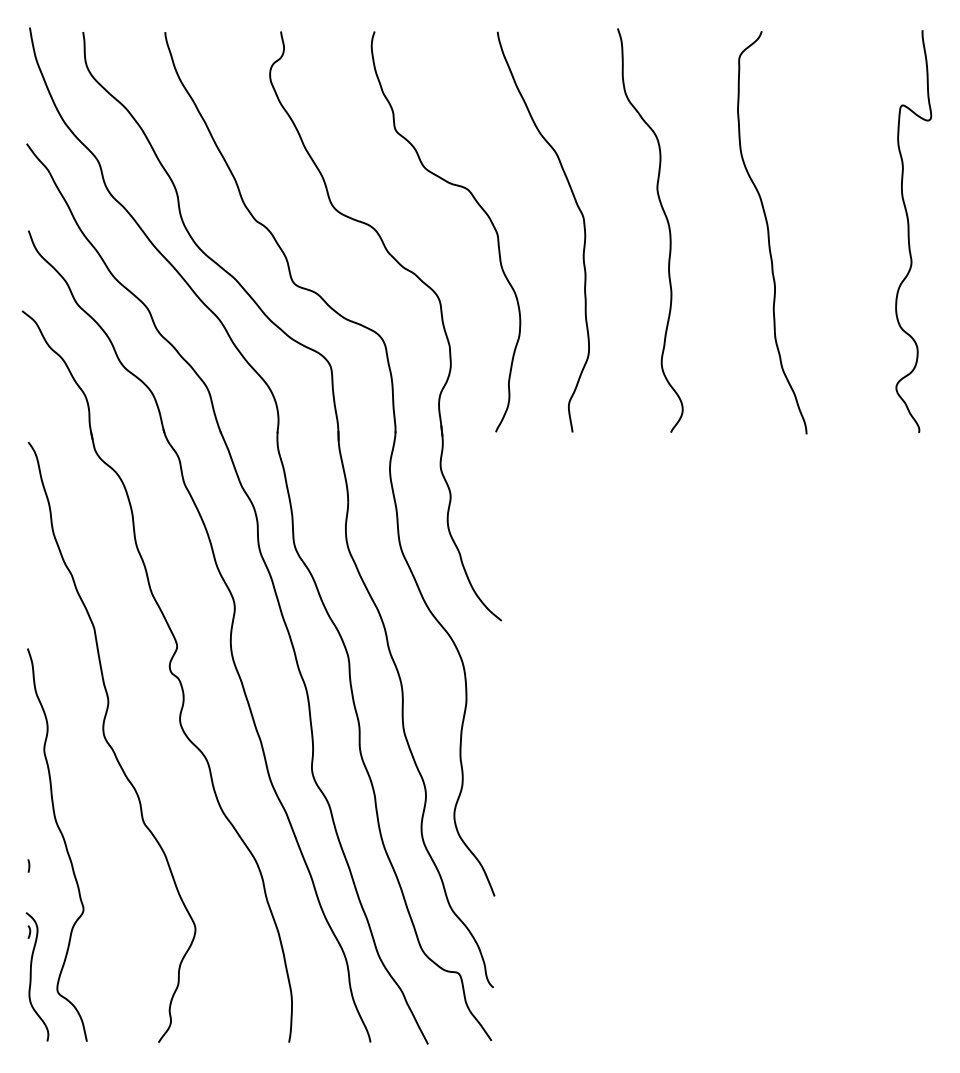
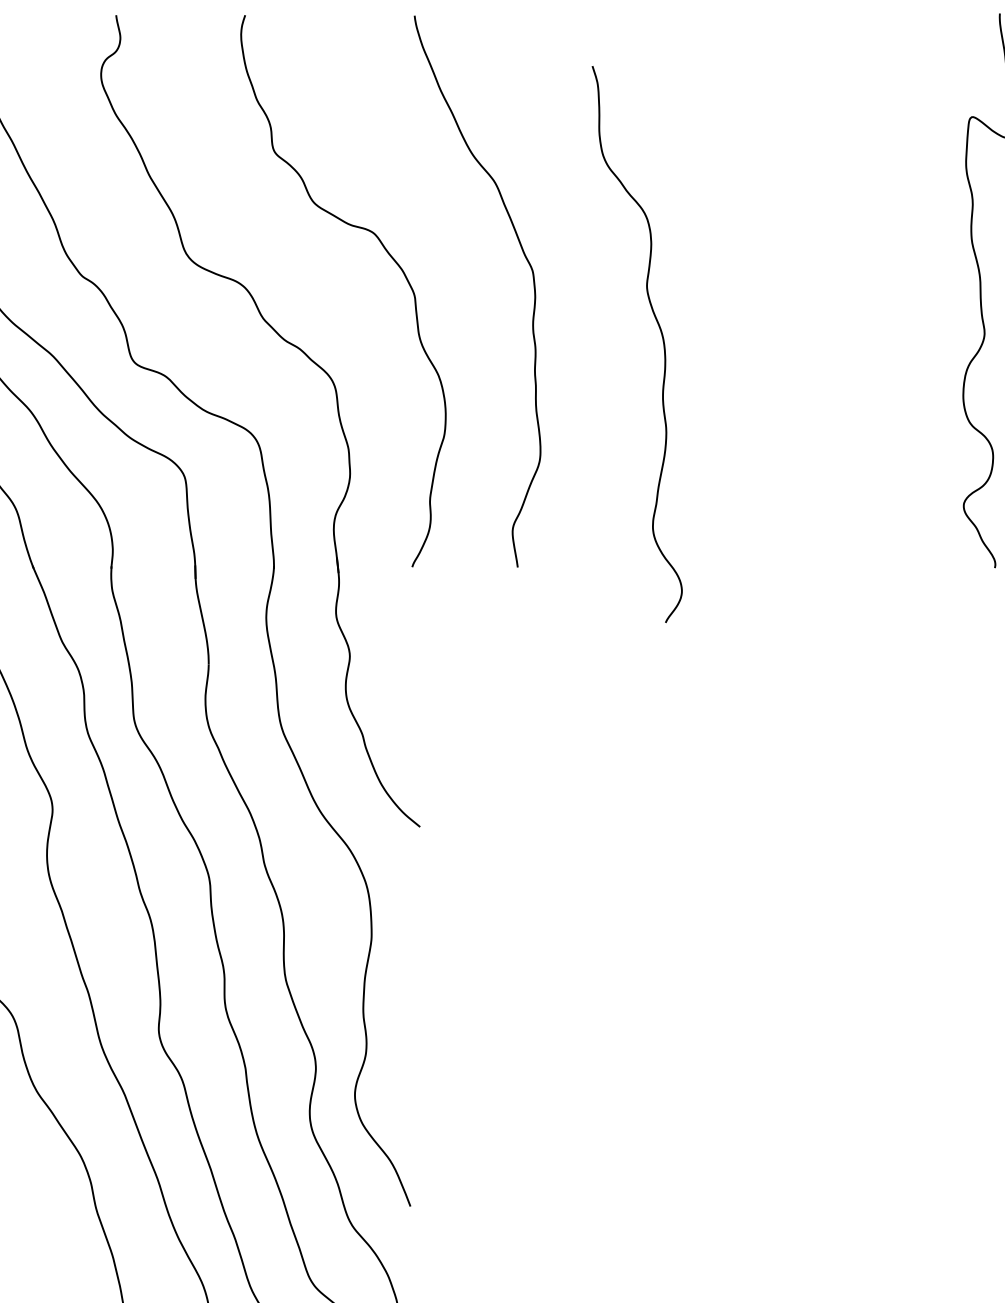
curve: (667, 224) -> (660, 336), moved
curve: (769, 232) -> (789, 292), removed

